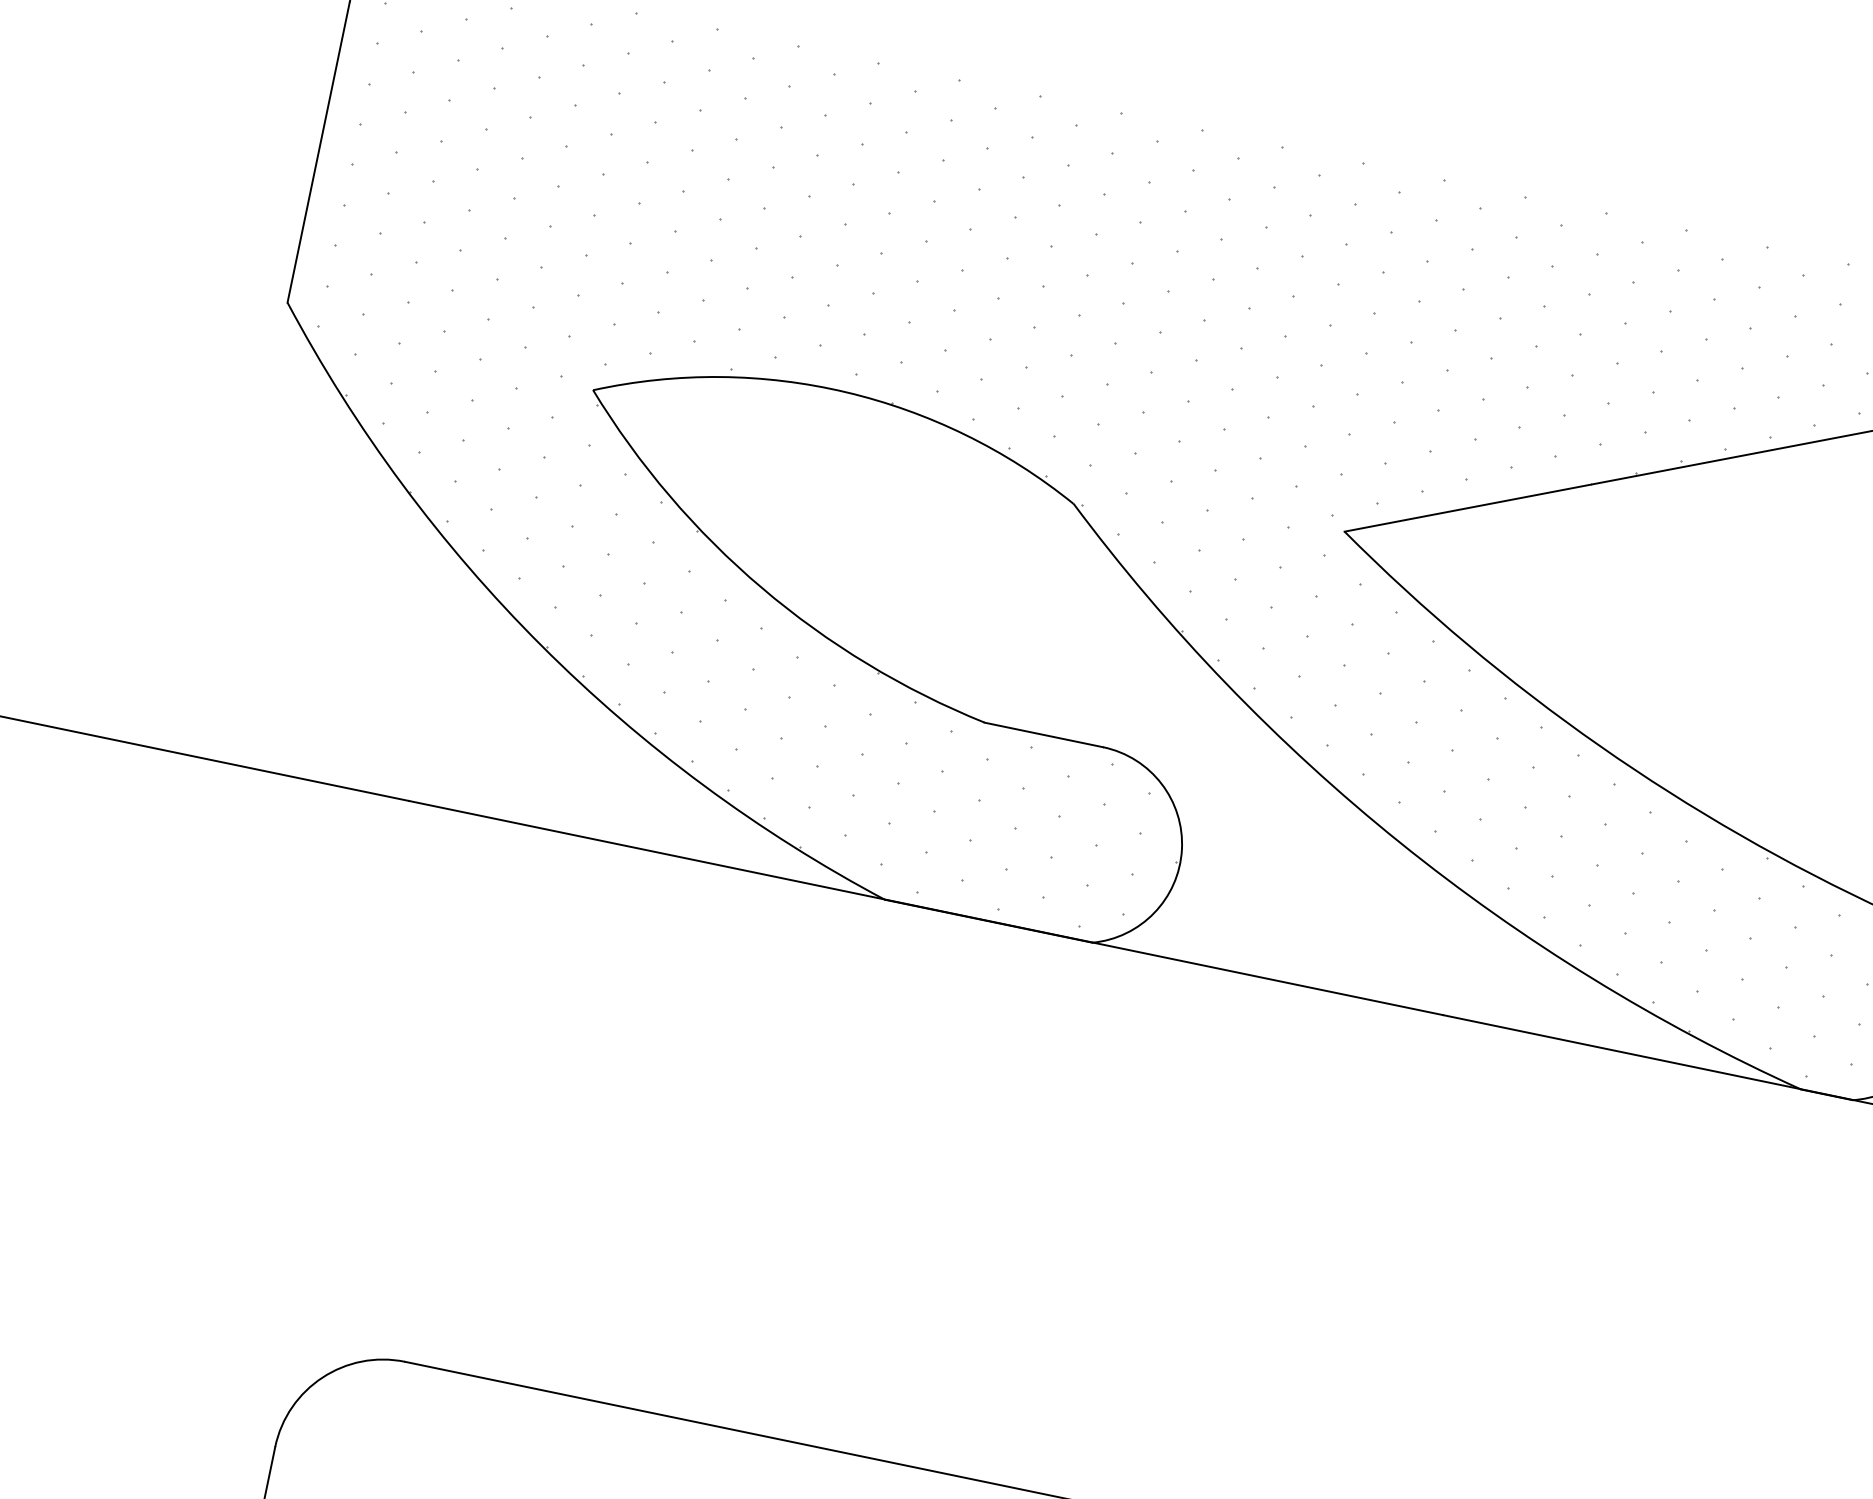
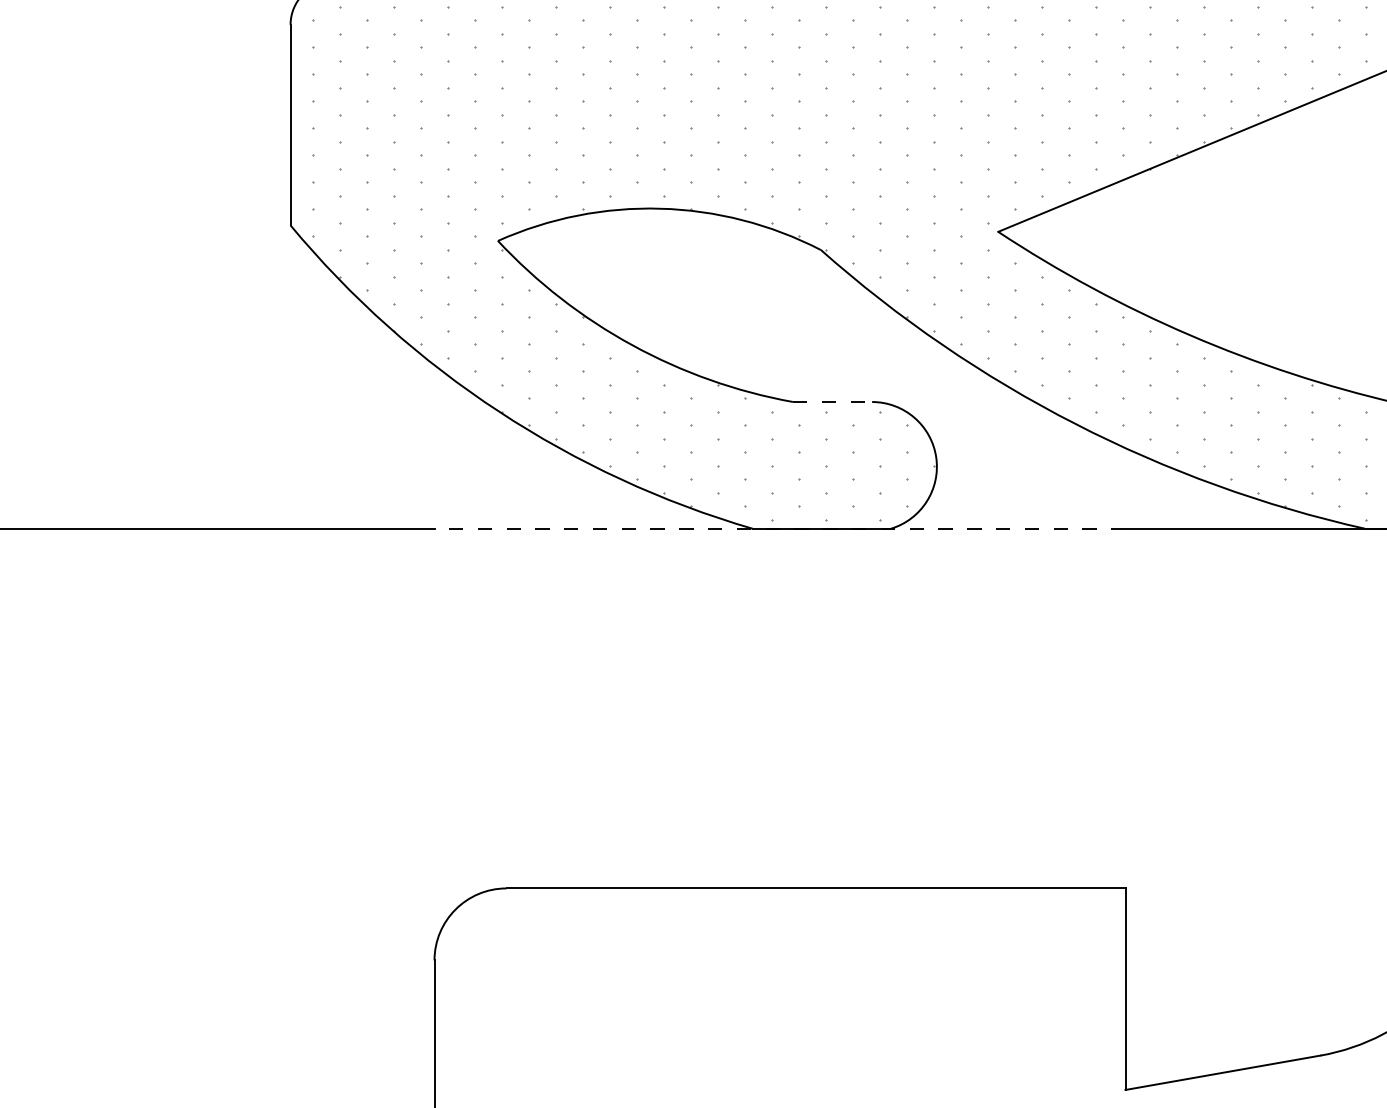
line: (1043, 735) -> (832, 402), solid -> dashed
line: (925, 907) -> (779, 528), solid -> dashed

